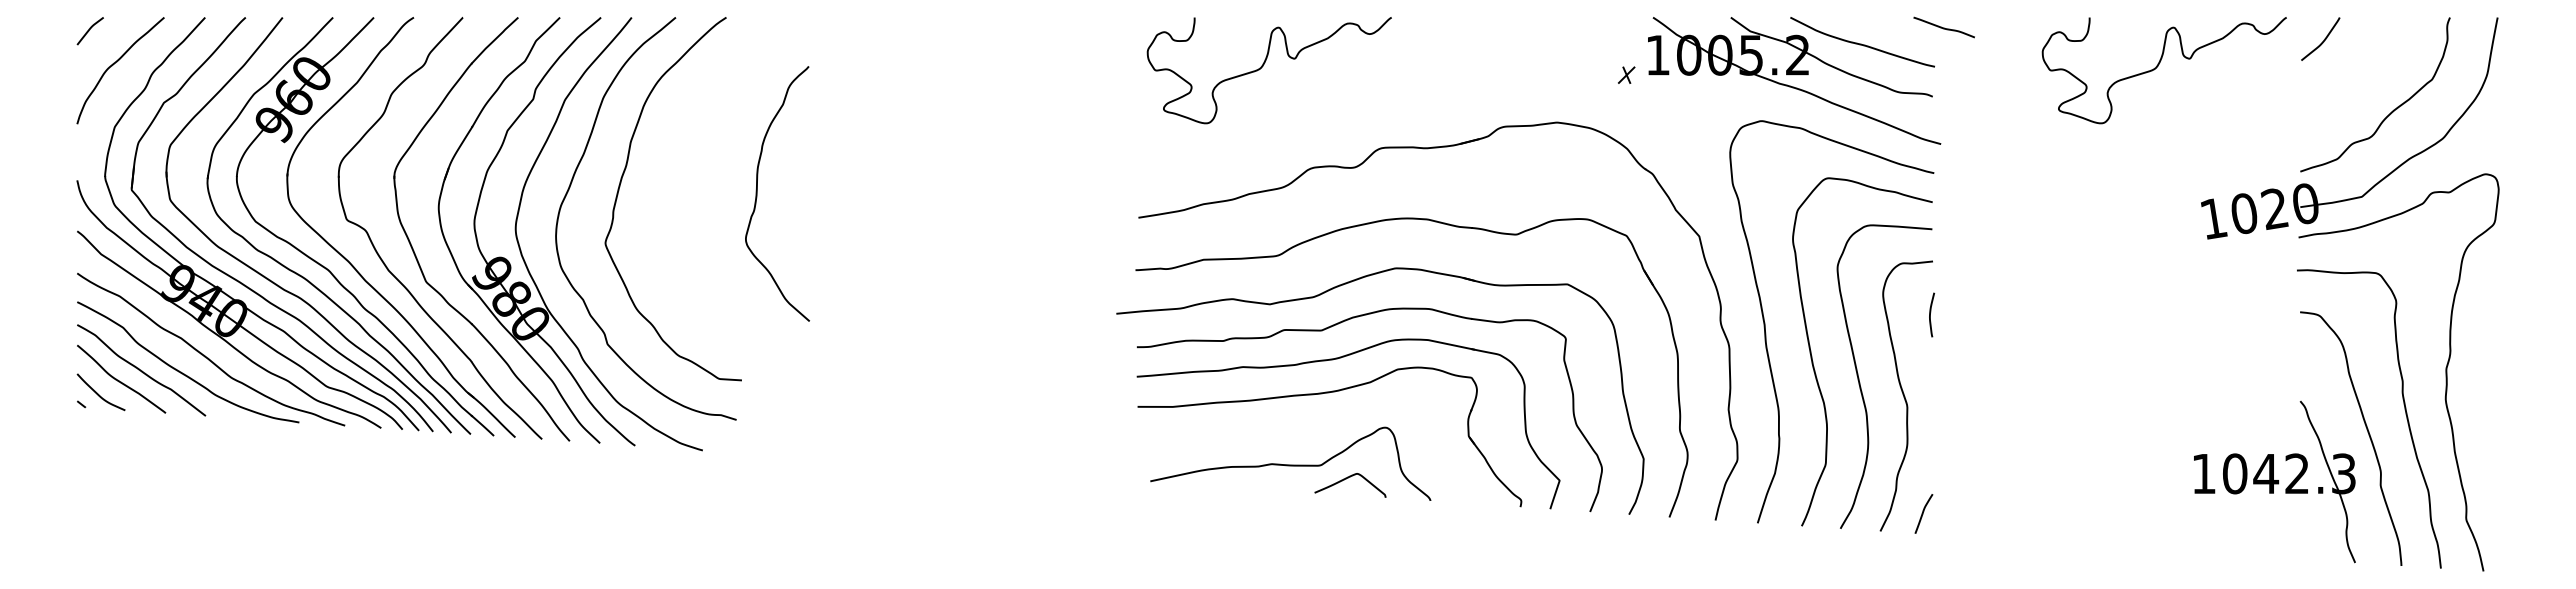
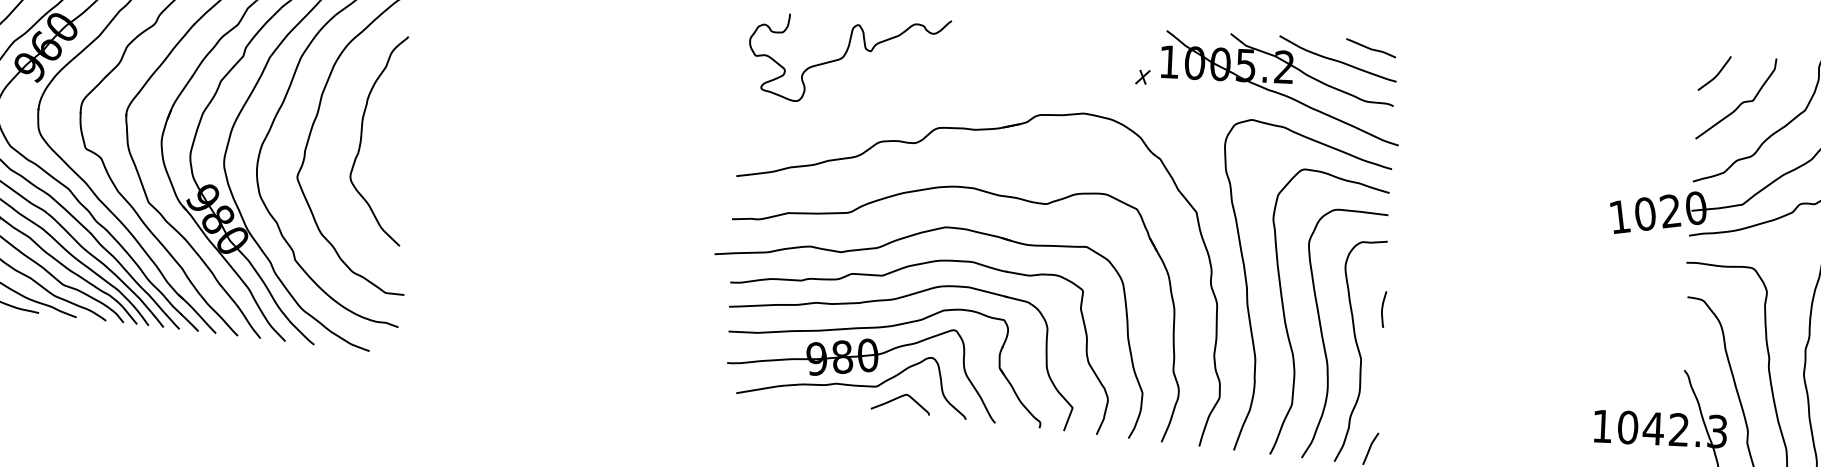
curve: (1943, 27) -> (1370, 48), moved
curve: (2158, 66) -> (1580, 89), removed
curve: (2354, 73) -> (1741, 102), added
curve: (757, 193) -> (361, 139), moved
curve: (1930, 314) -> (1382, 309), moved
part: (1301, 447) -> (861, 371), added

